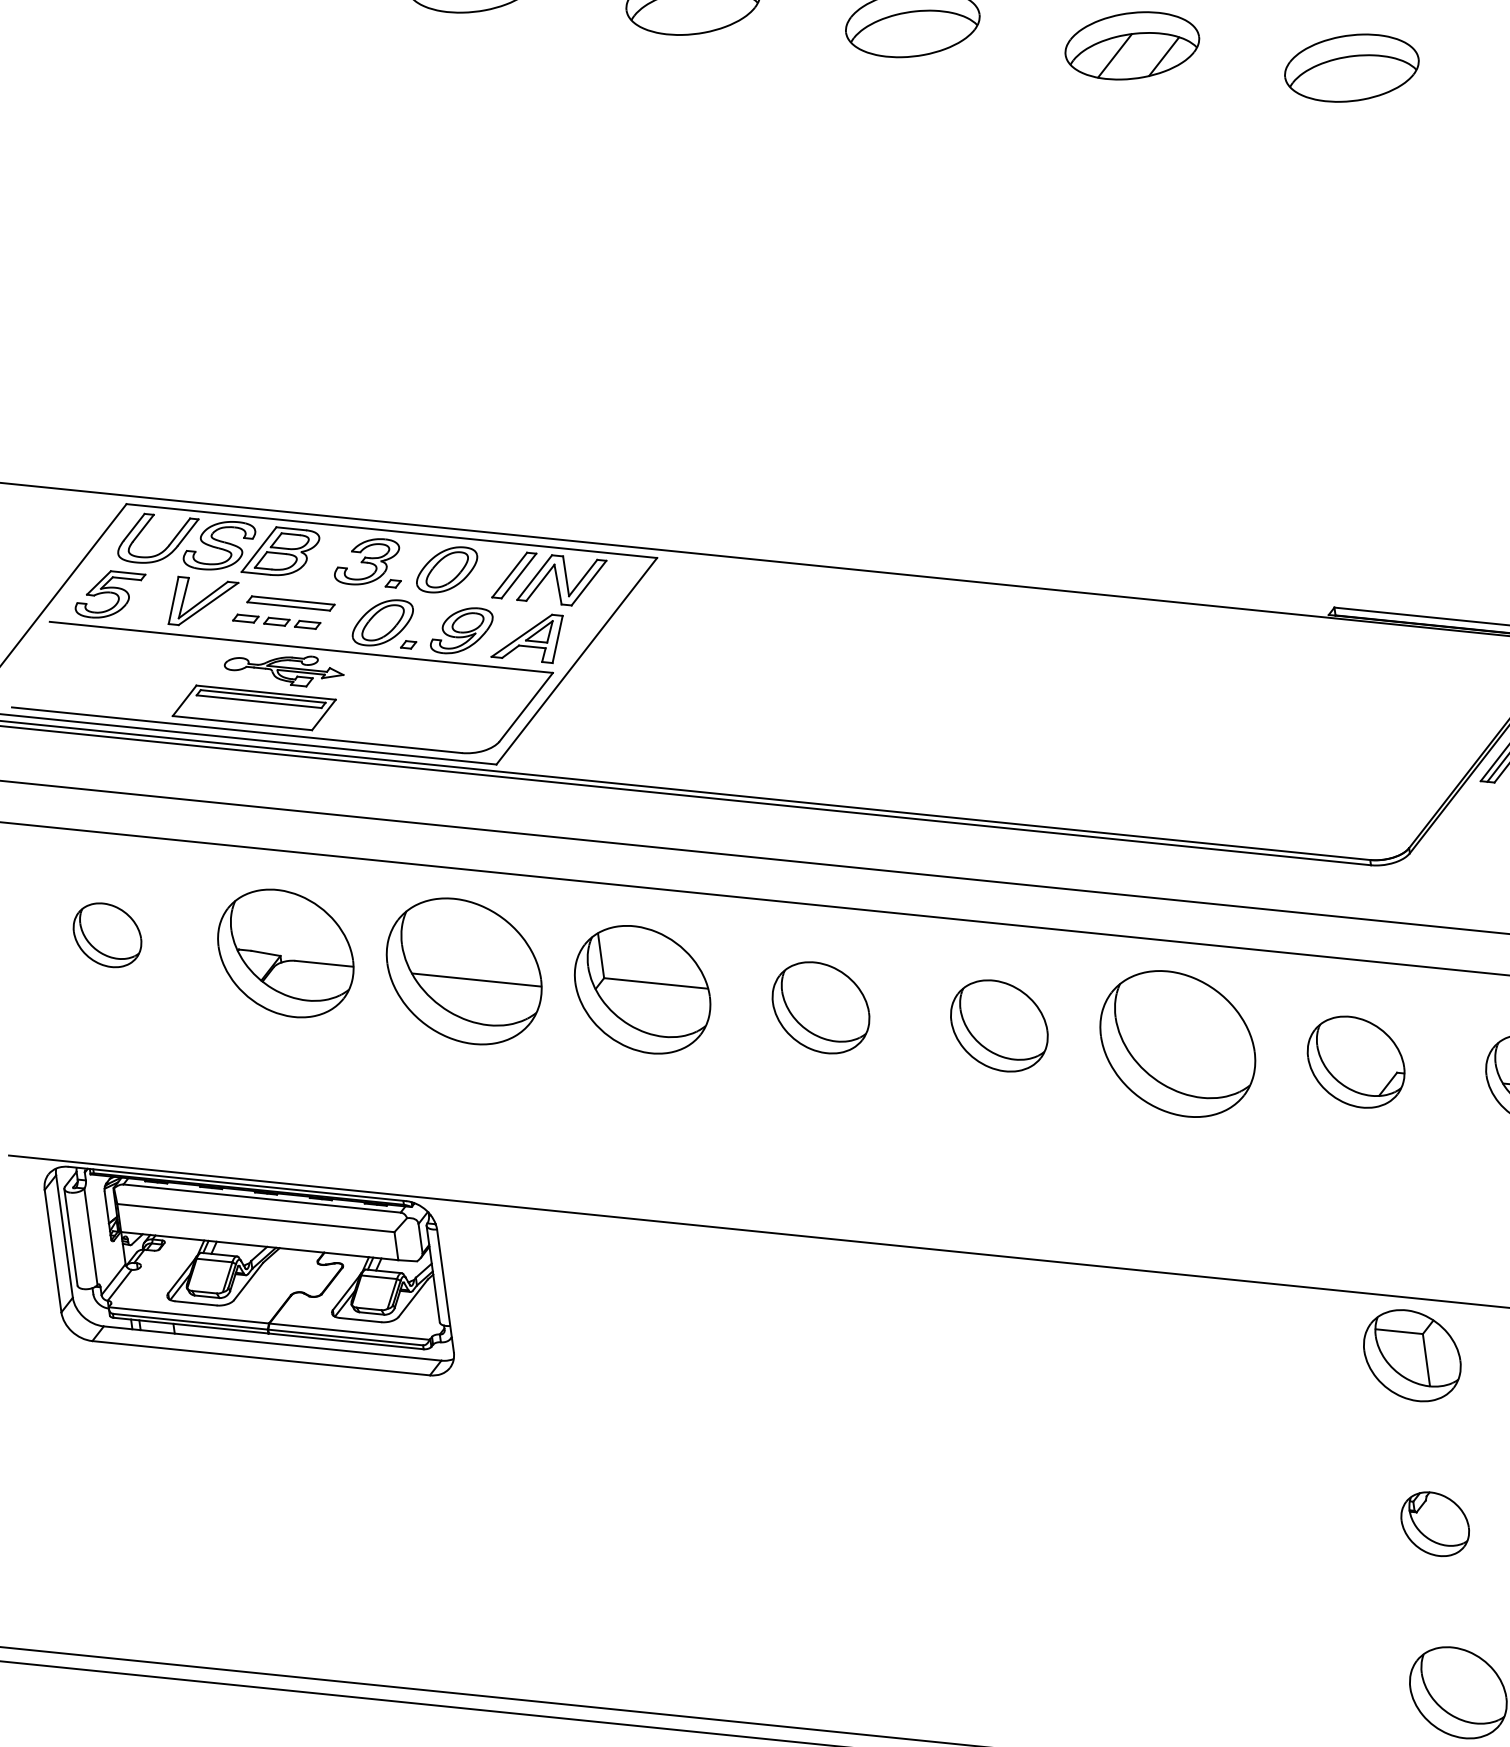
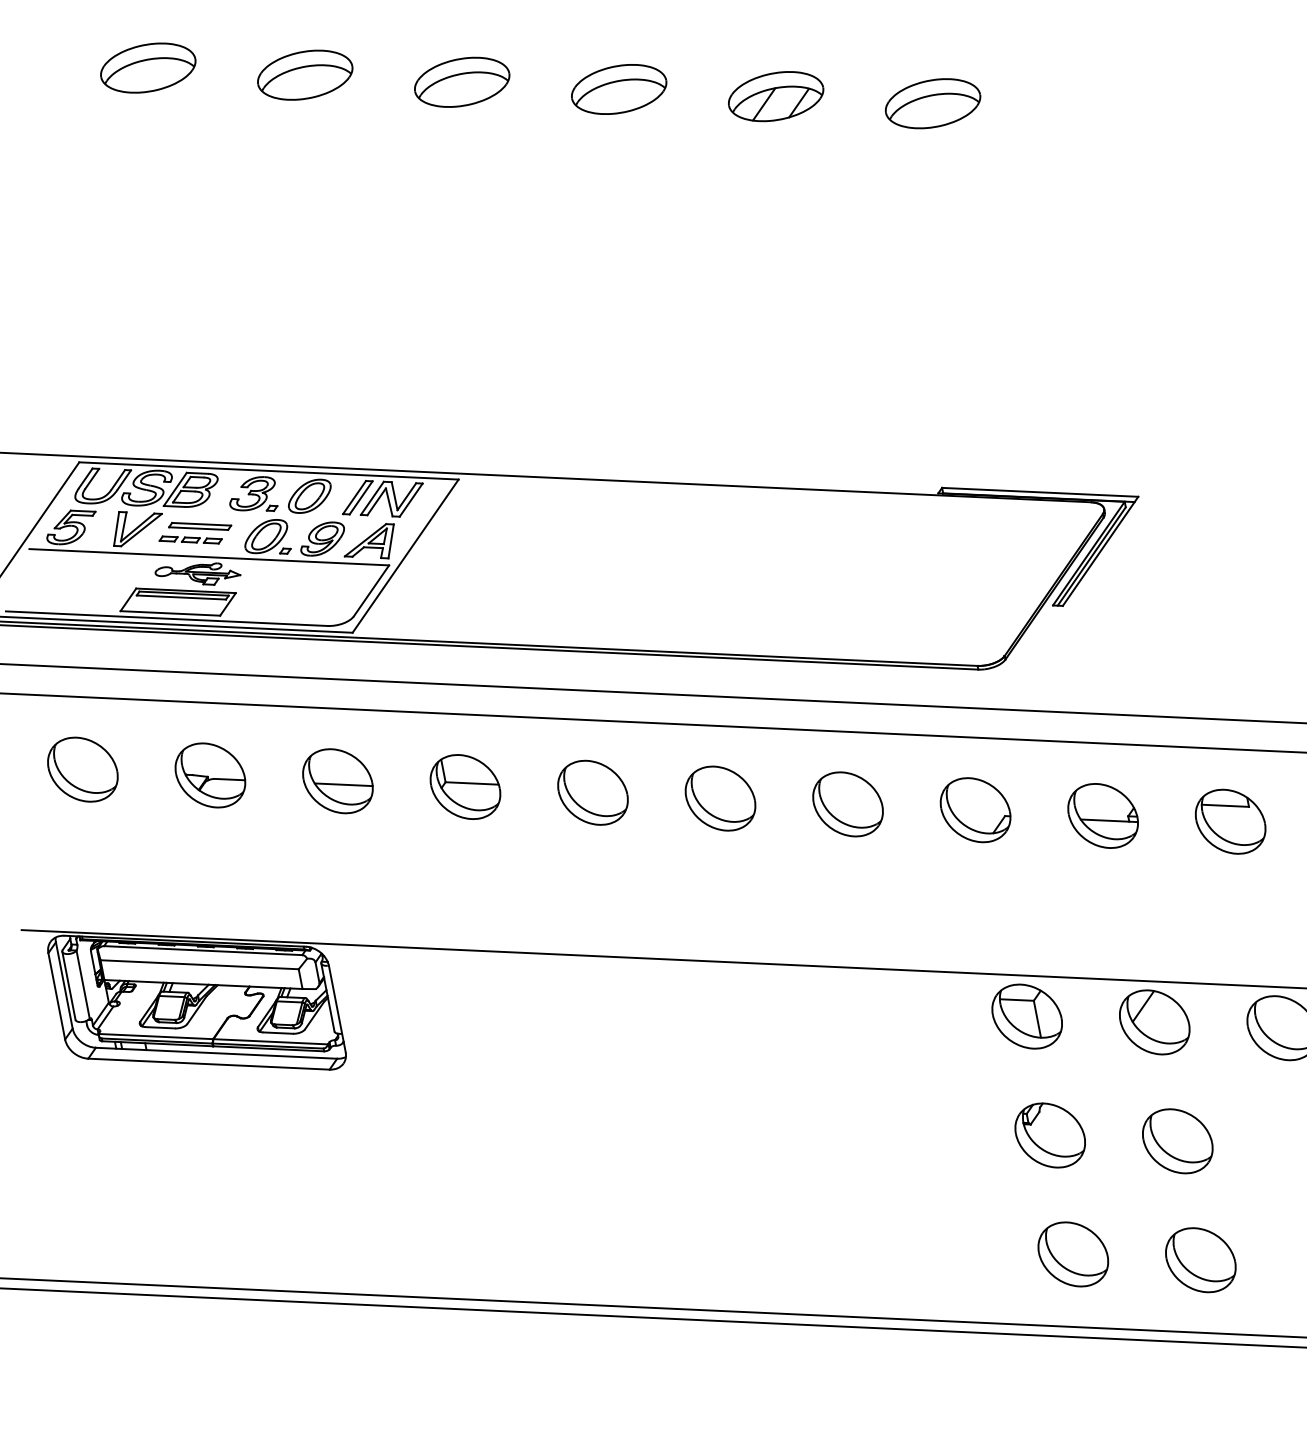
part: (106, 935) -> (82, 769), size x1.43
part: (285, 953) -> (210, 775), size x0.71
part: (463, 971) -> (337, 781), size x0.62
part: (642, 988) -> (465, 786), size x0.71
part: (1176, 1044) -> (847, 804), size x0.62
part: (1434, 1524) -> (1049, 1135), size x1.43

